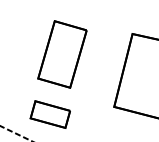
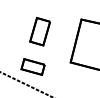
part: (61, 54) -> (39, 31), size x0.7

